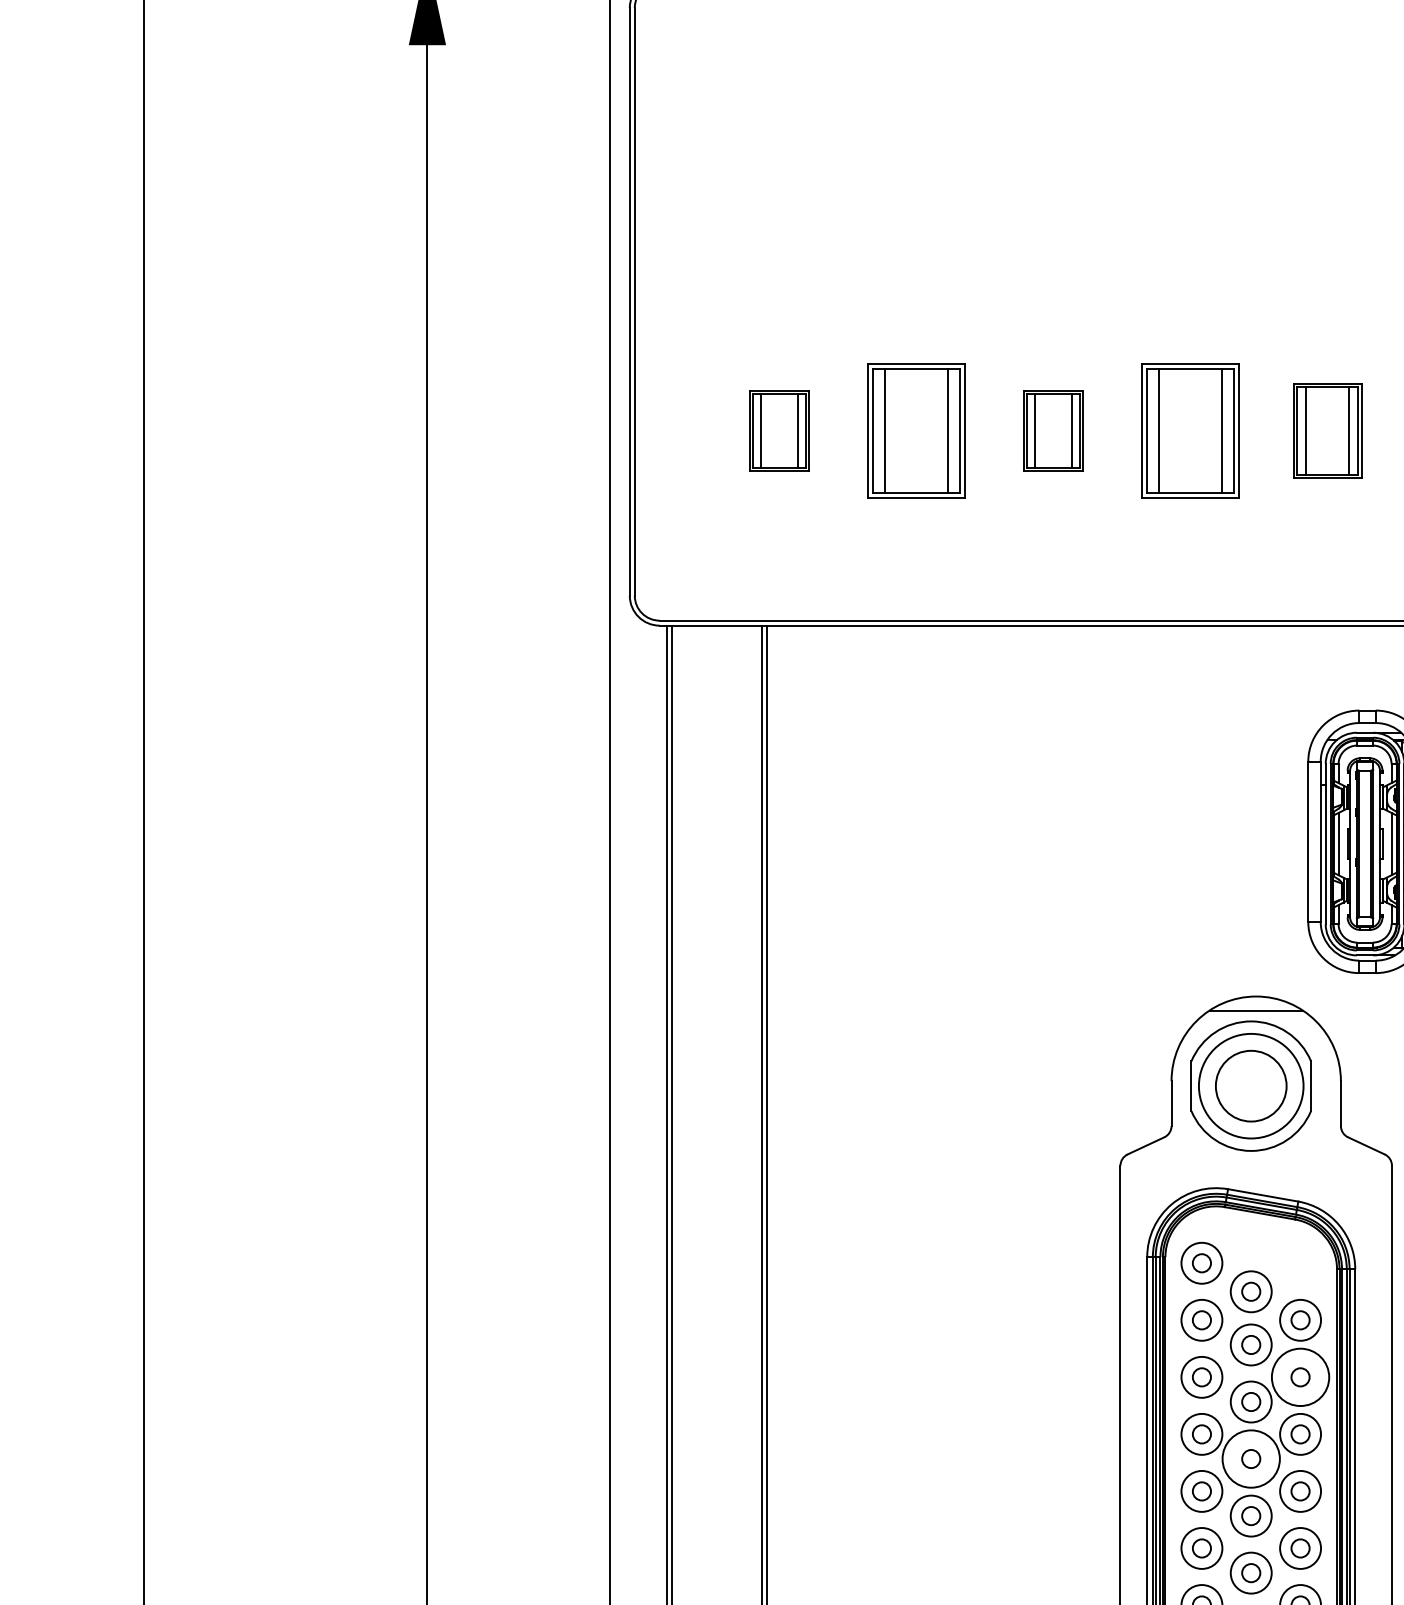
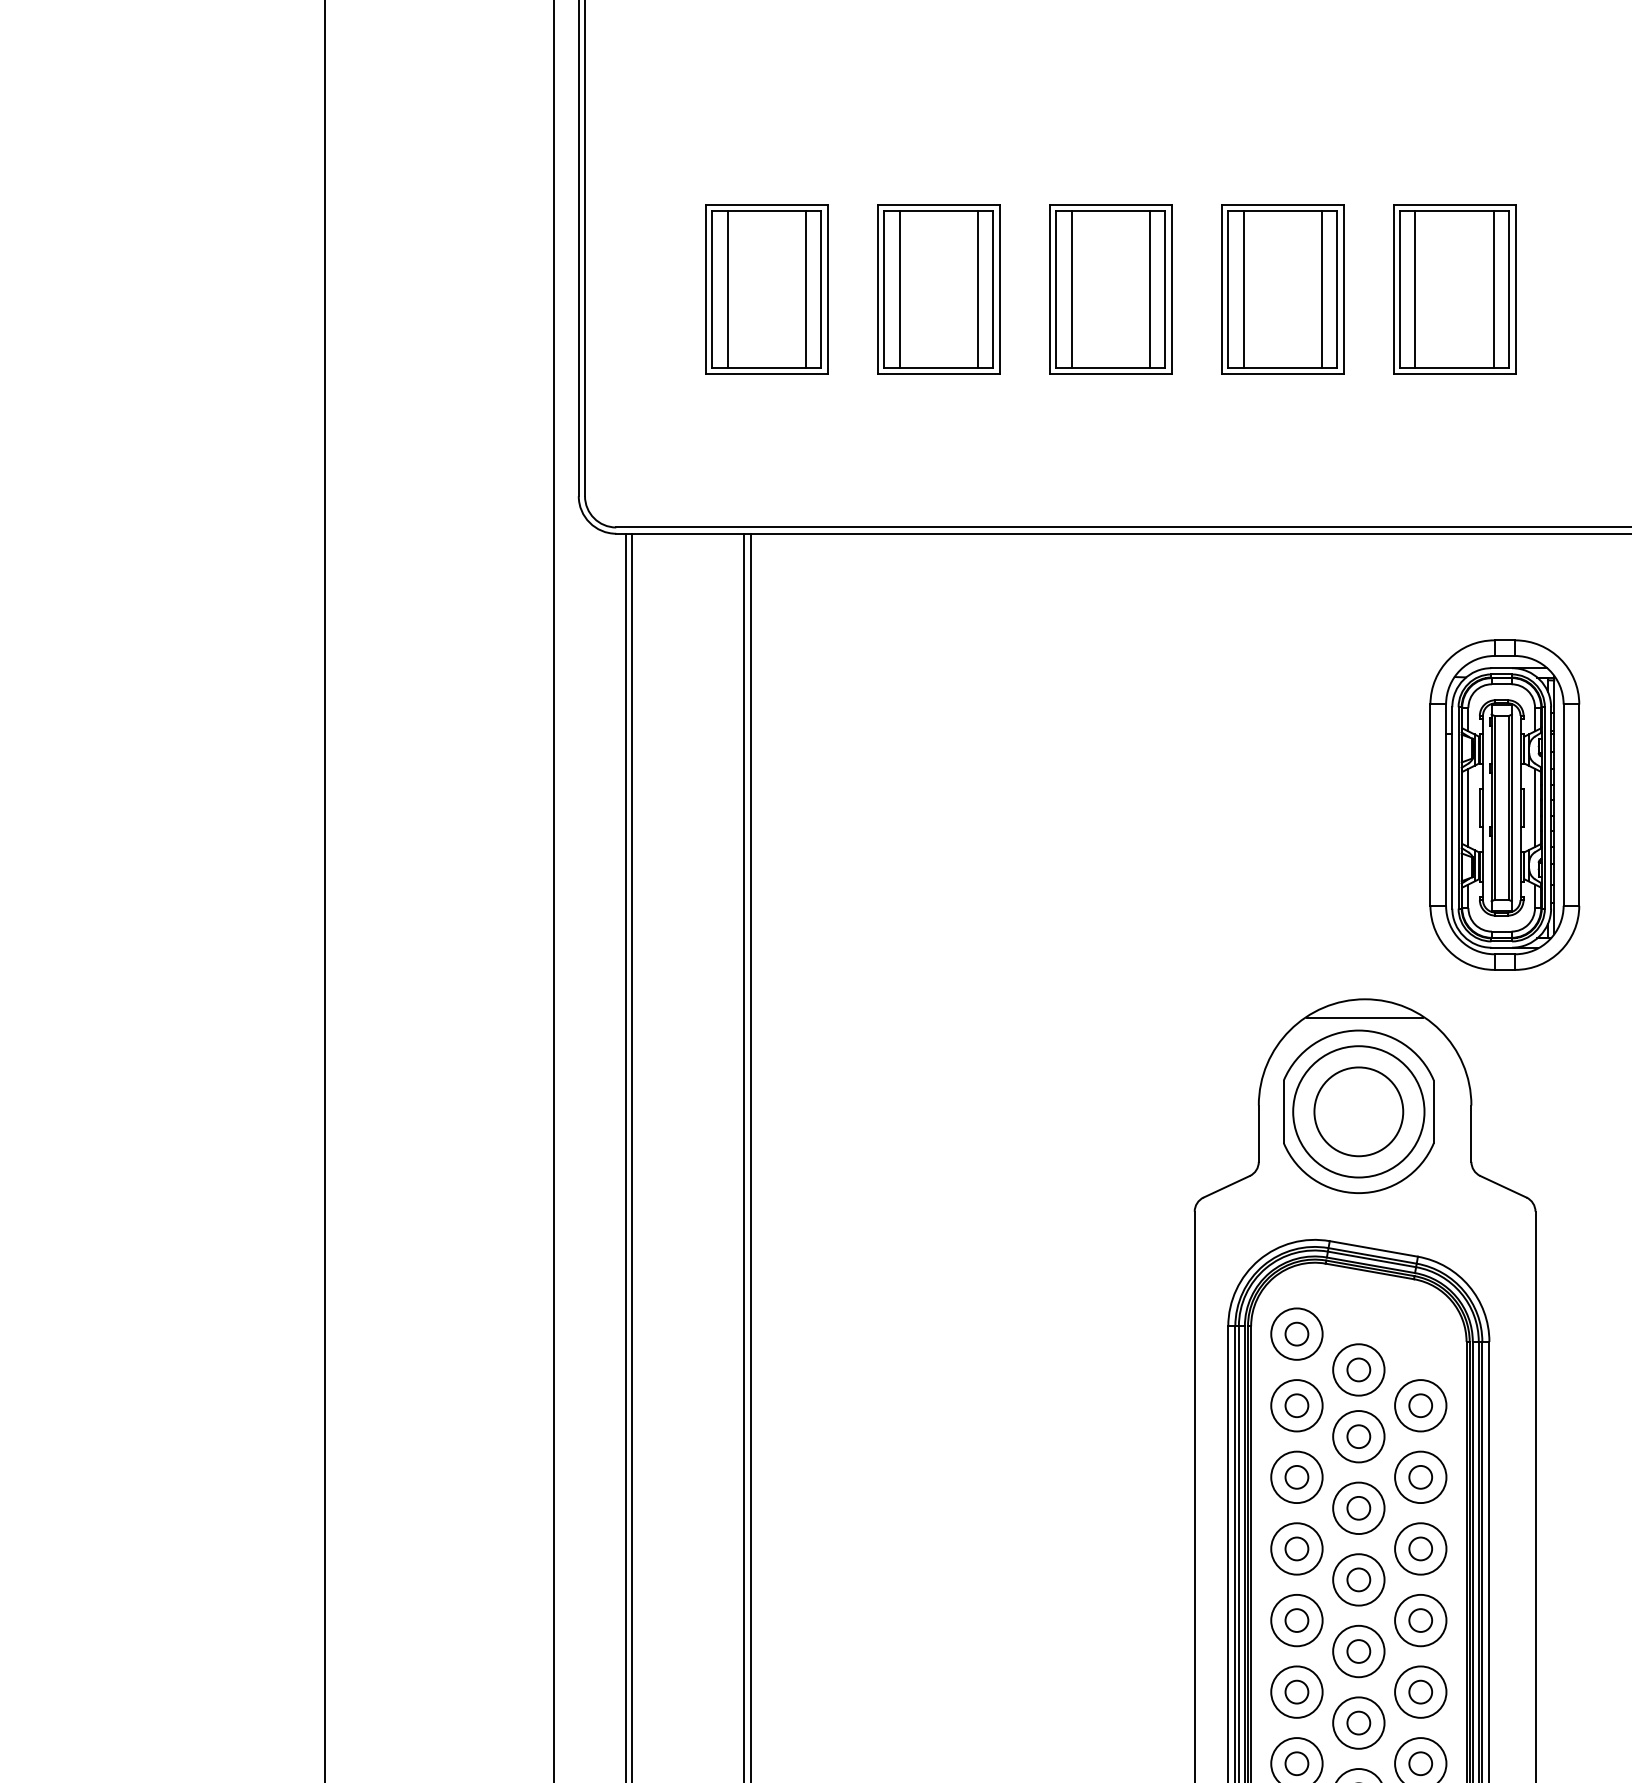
part: (779, 430) -> (766, 288), size x1.67
part: (1053, 430) -> (1110, 288), size x1.67
part: (1327, 430) -> (1454, 288), size x1.43
circle: (1300, 1376) -> (1420, 1476), size x0.71
circle: (1250, 1458) -> (1357, 1579), size x0.71

